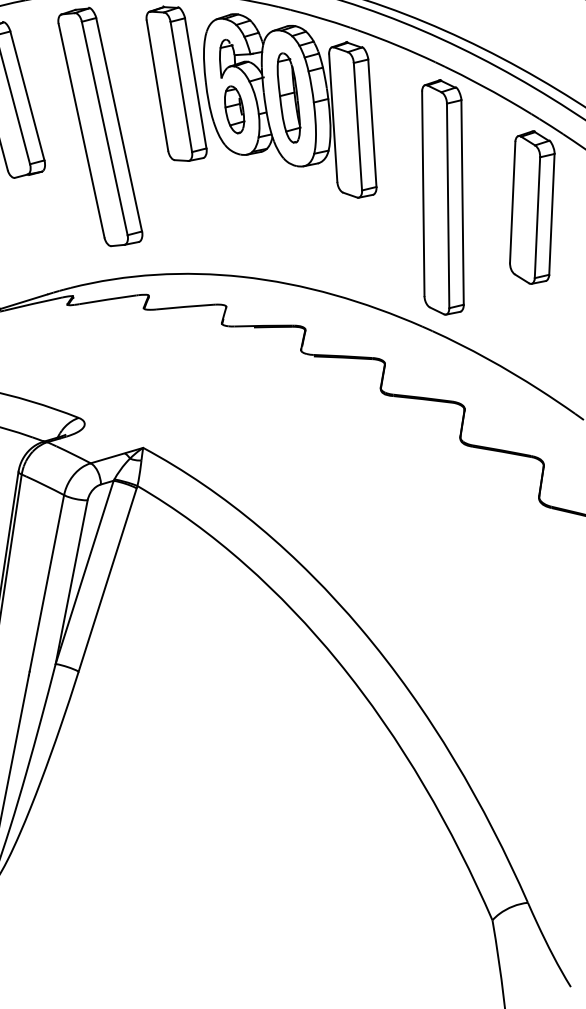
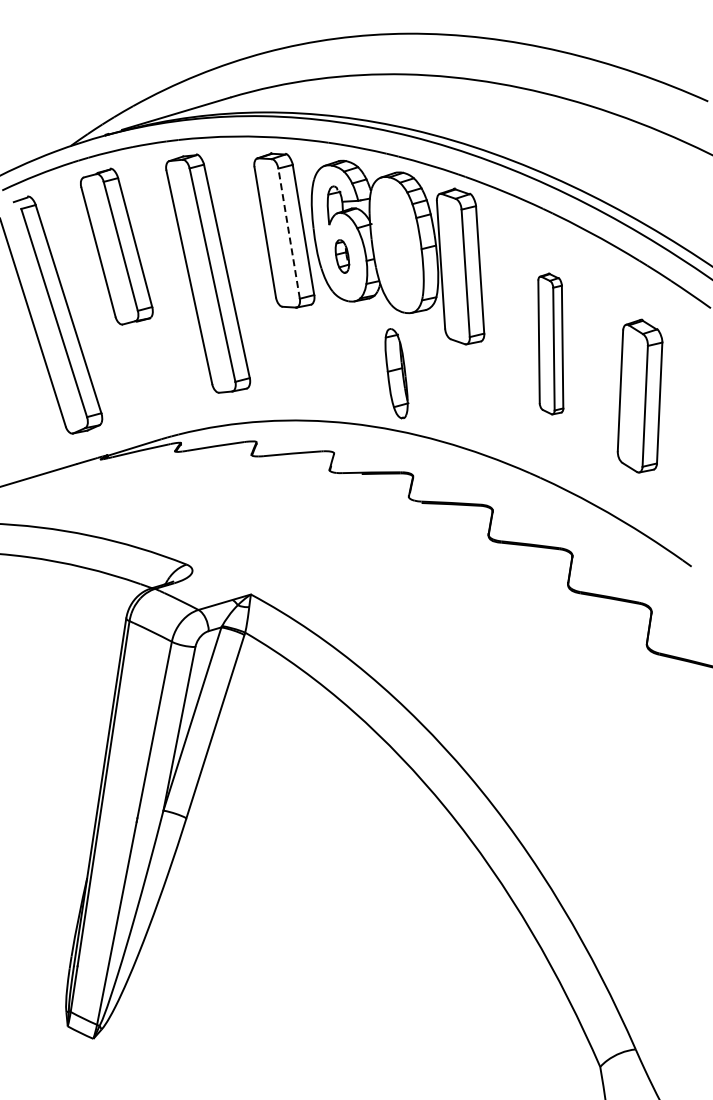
line: (181, 86) -> (289, 233), solid -> dashed
part: (288, 97) -> (396, 373), moved
part: (234, 109) -> (342, 256), size x0.7
part: (442, 196) -> (550, 343), size x0.6
part: (531, 206) -> (639, 395), moved

